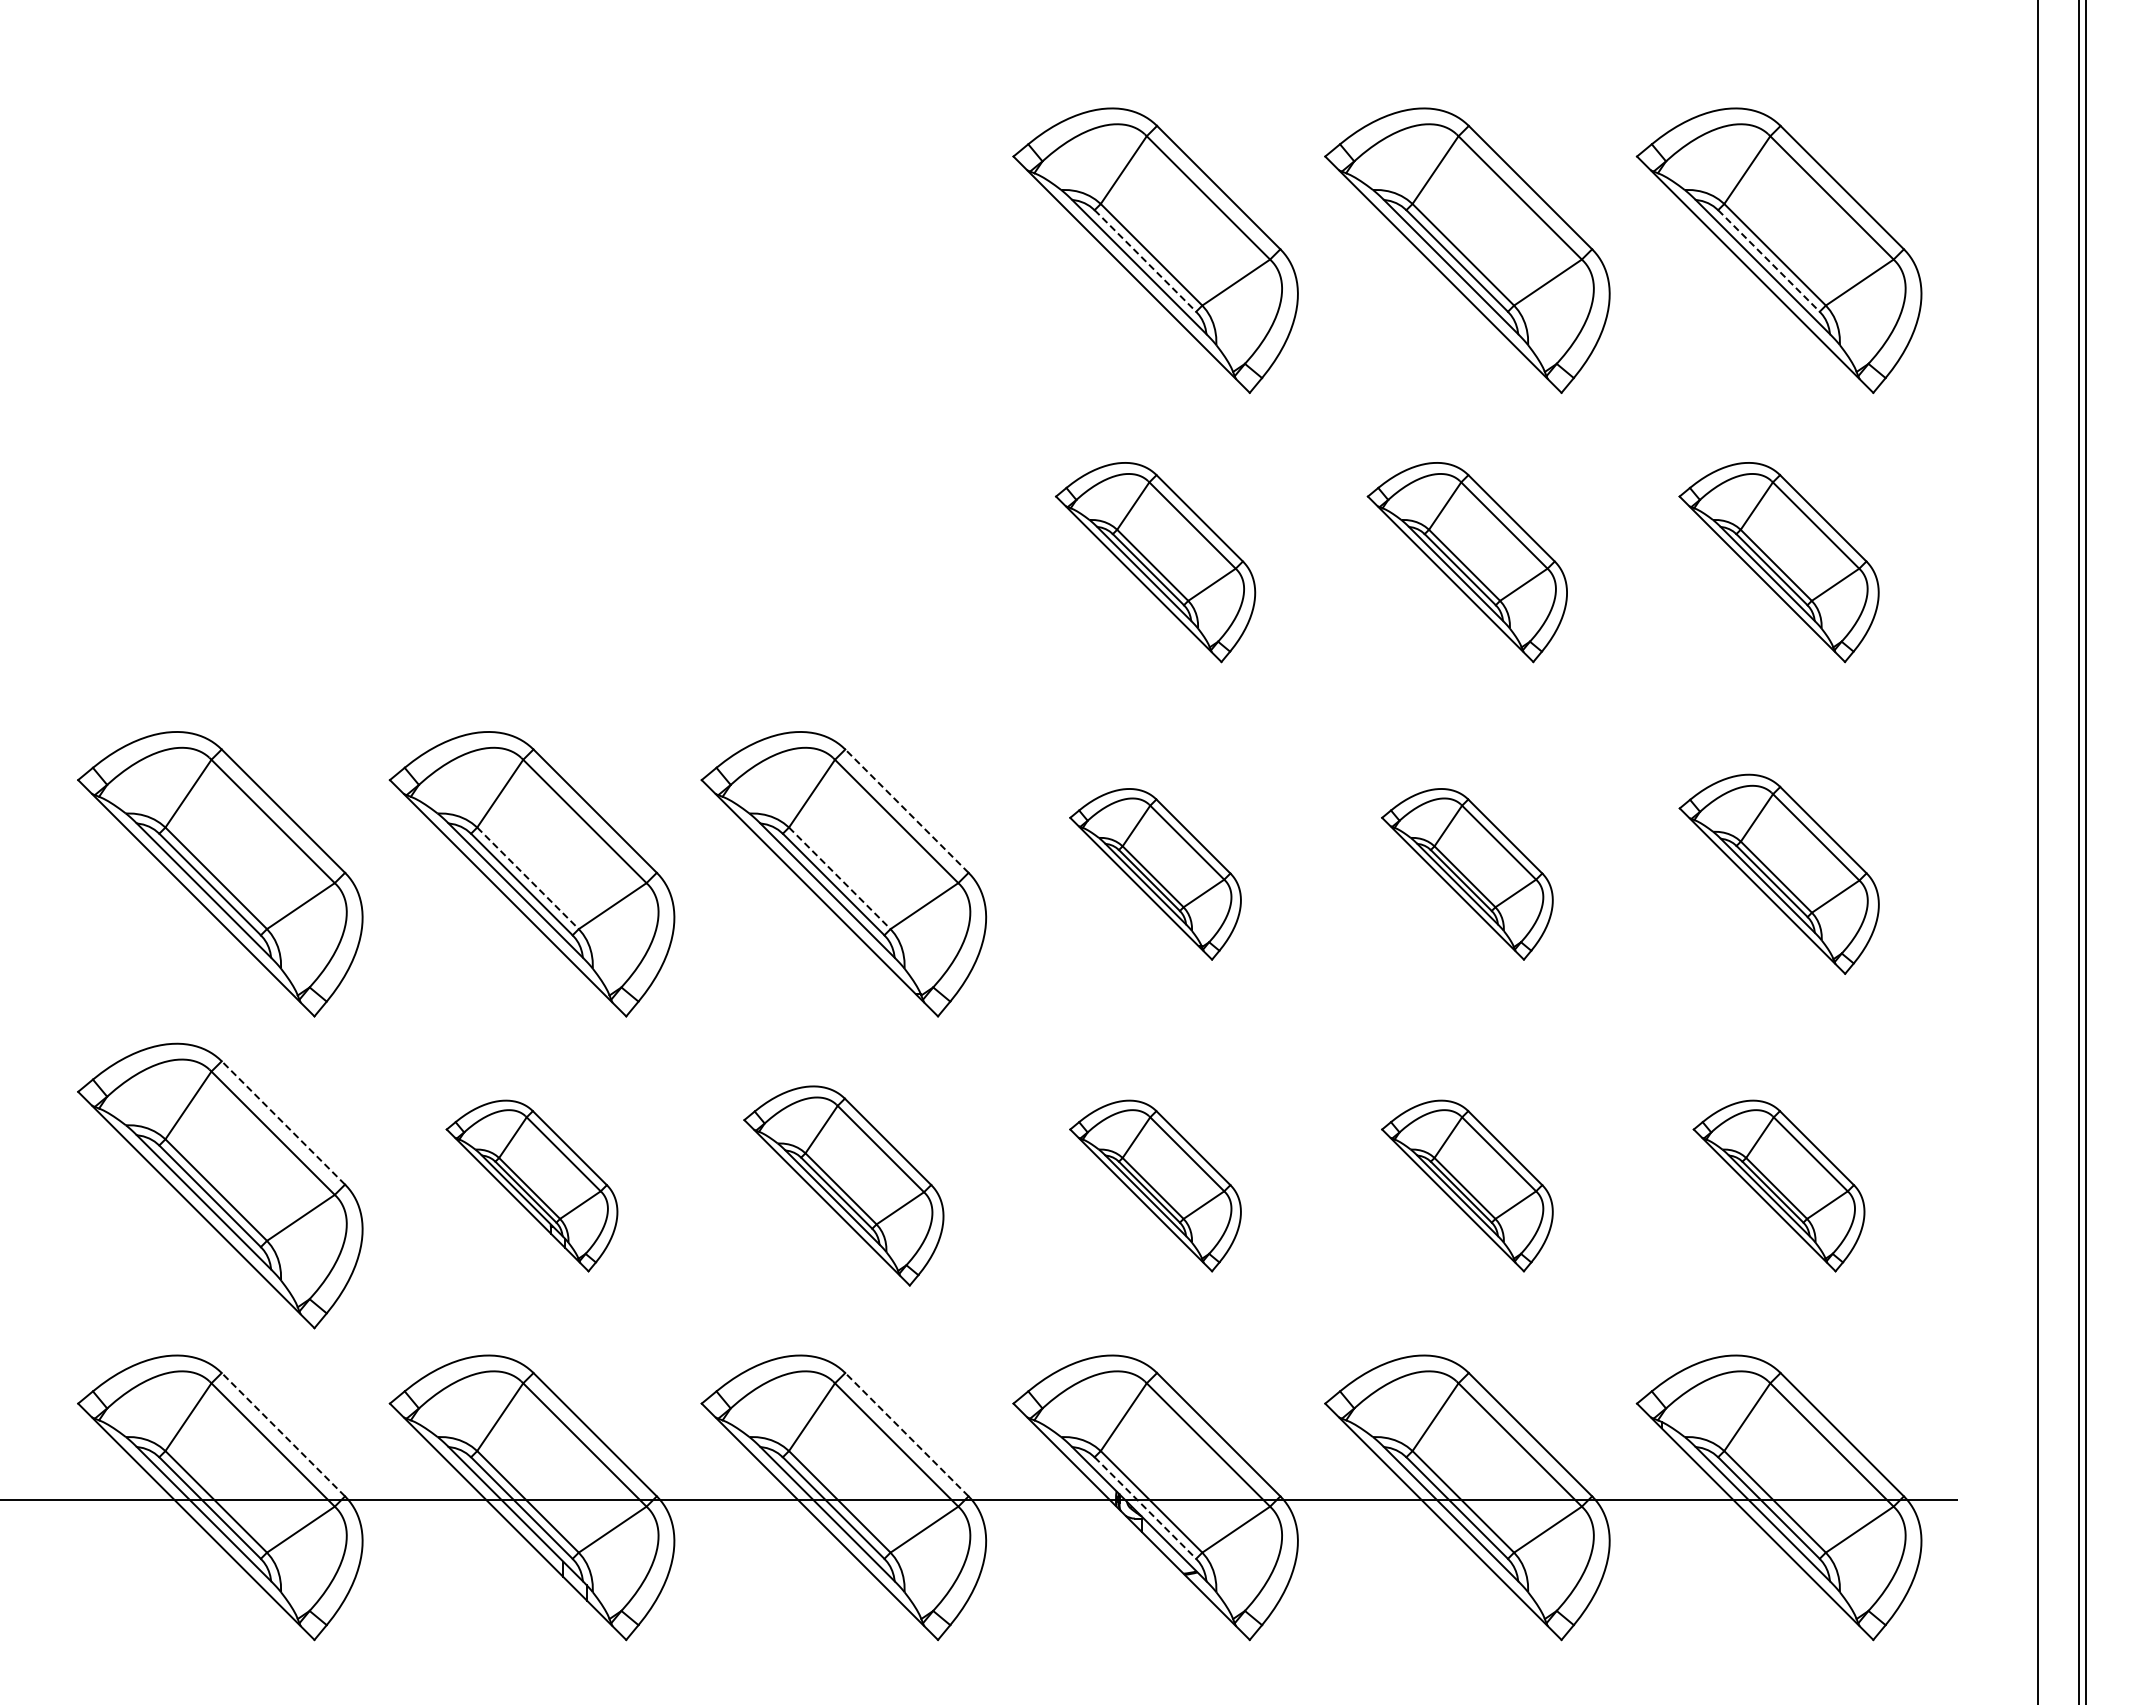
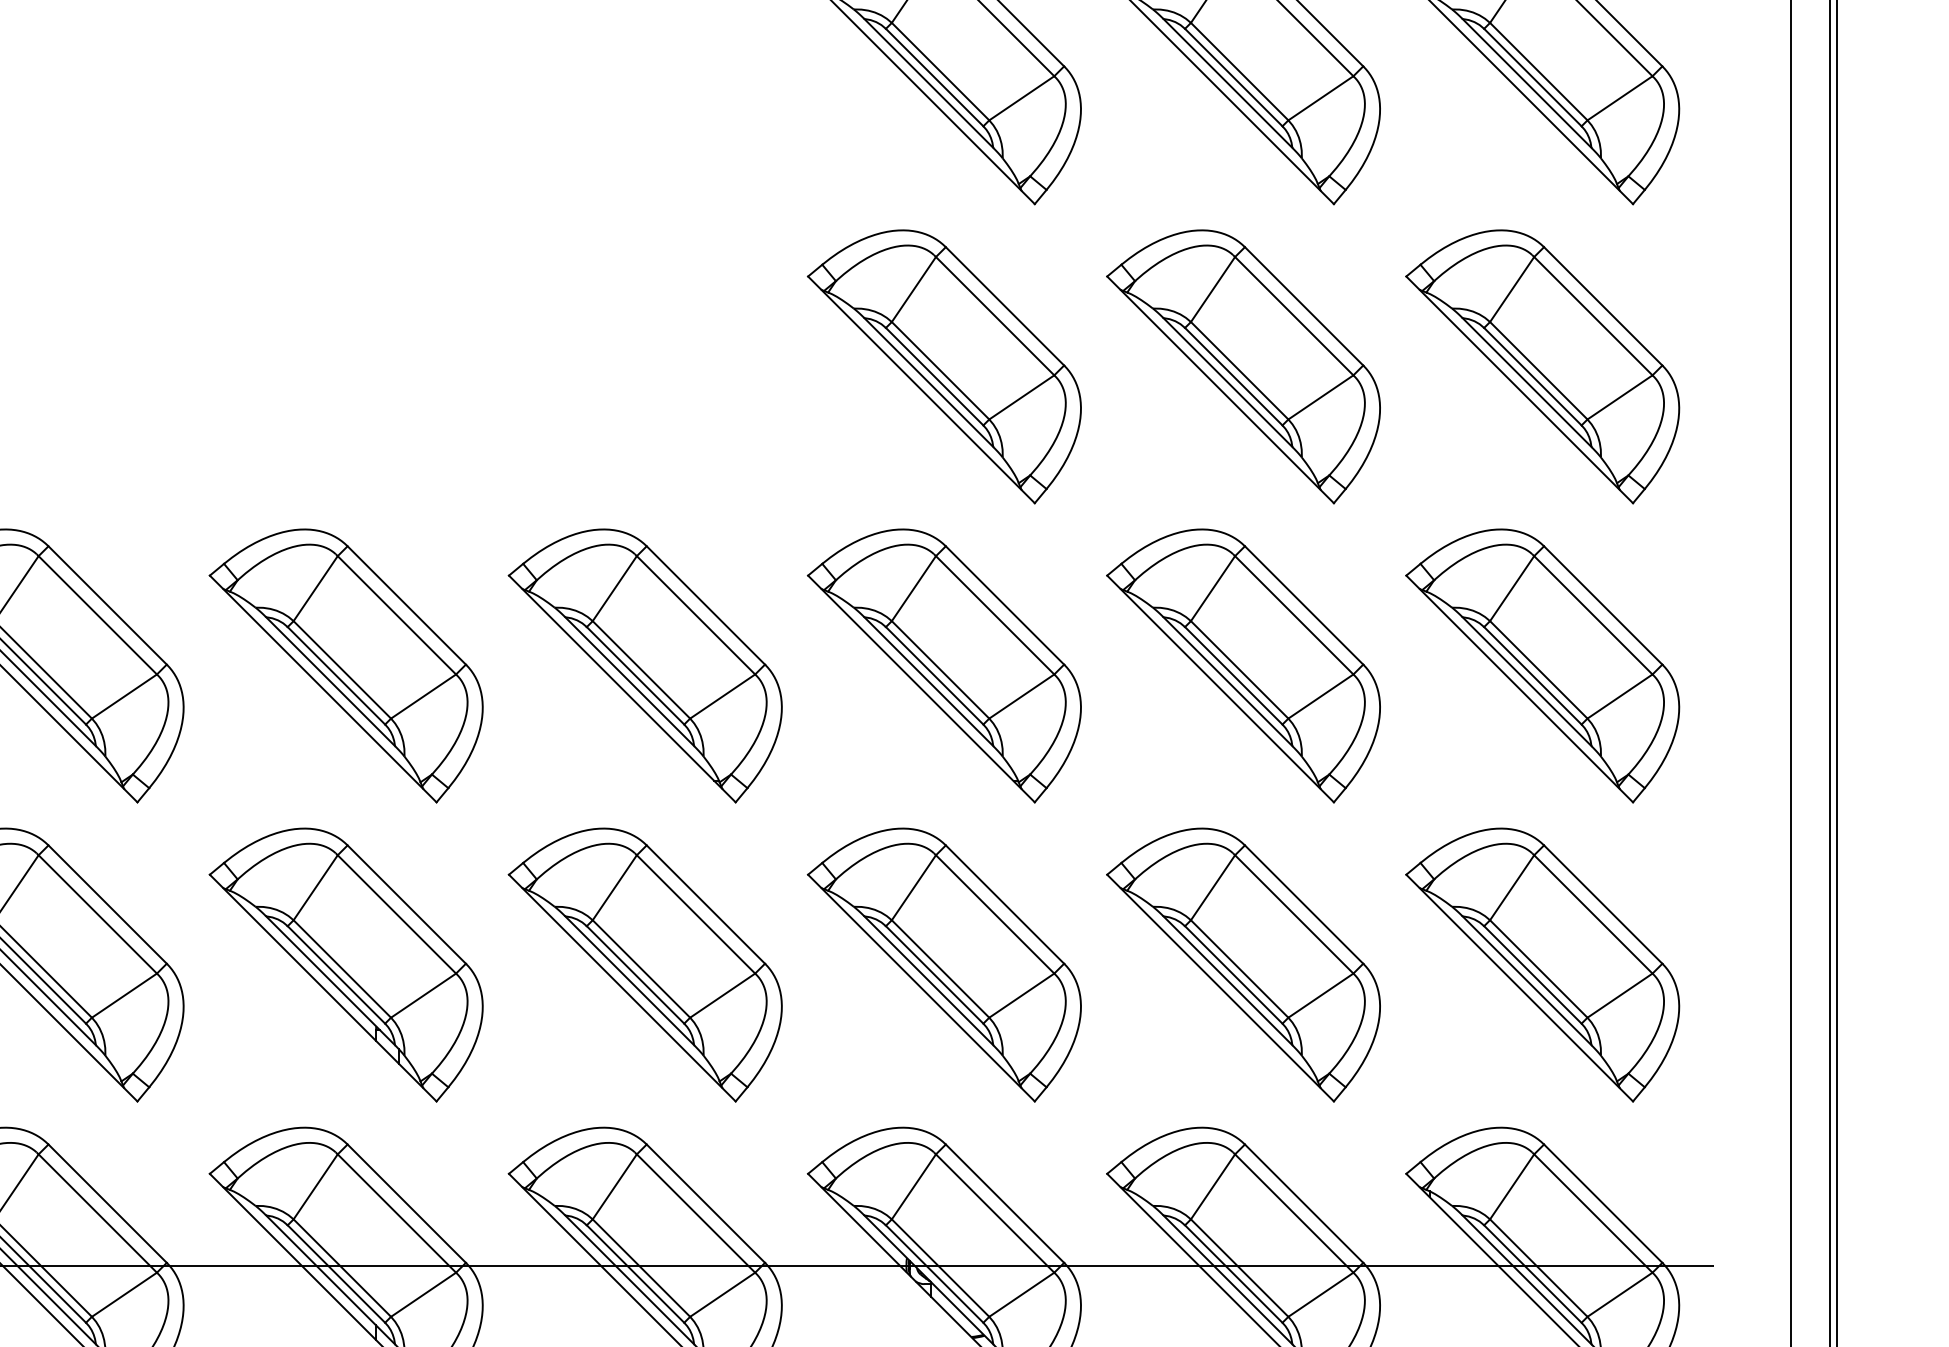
line: (1145, 260) -> (934, 77), dashed -> solid
line: (1768, 260) -> (1532, 77), dashed -> solid
part: (1155, 562) -> (944, 366), size x1.43
part: (1467, 562) -> (1243, 366), size x1.43
part: (1778, 562) -> (1542, 366), size x1.43
line: (906, 810) -> (705, 604), dashed -> solid
part: (1155, 874) -> (944, 666), size x1.67
part: (1467, 874) -> (1243, 666), size x1.67
part: (1779, 874) -> (1543, 666), size x1.43
line: (528, 878) -> (342, 670), dashed -> solid
line: (839, 878) -> (641, 670), dashed -> solid
line: (283, 1122) -> (107, 904), dashed -> solid
part: (531, 1185) -> (345, 964), size x1.67
part: (843, 1185) -> (645, 964), size x1.43
part: (1155, 1185) -> (944, 964), size x1.67
part: (1467, 1185) -> (1243, 964), size x1.67
part: (1778, 1185) -> (1542, 964), size x1.67
line: (283, 1434) -> (107, 1203), dashed -> solid
line: (906, 1434) -> (705, 1203), dashed -> solid
line: (1145, 1508) -> (934, 1274), dashed -> solid

